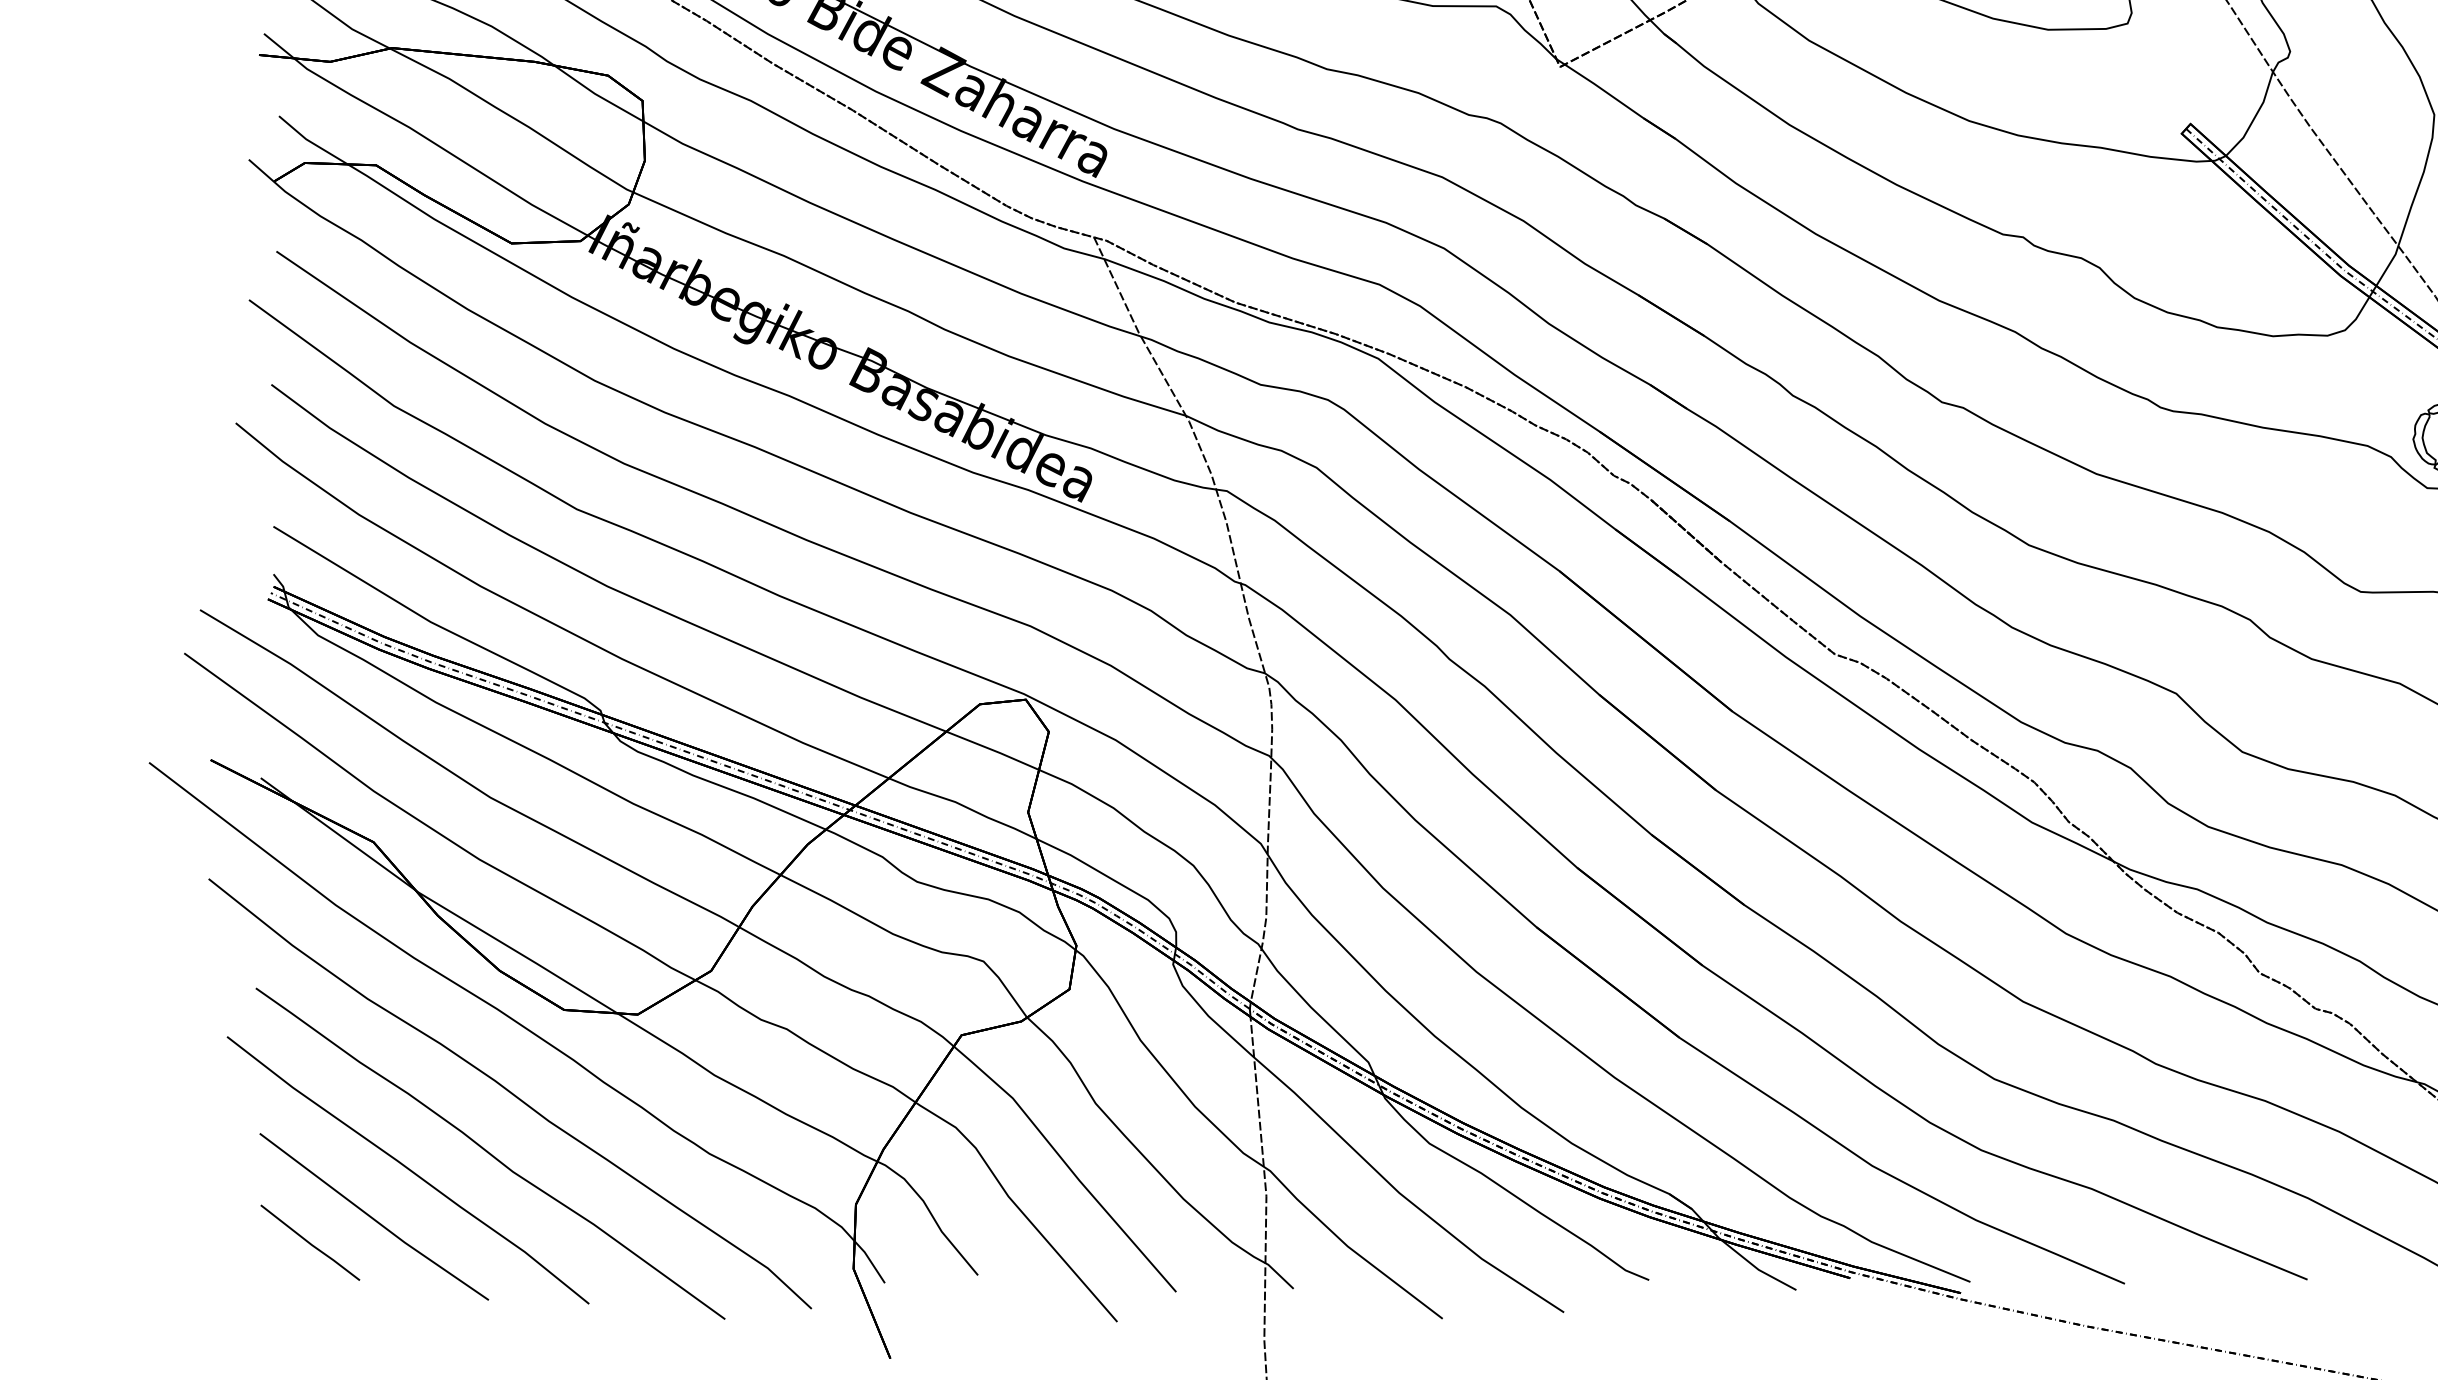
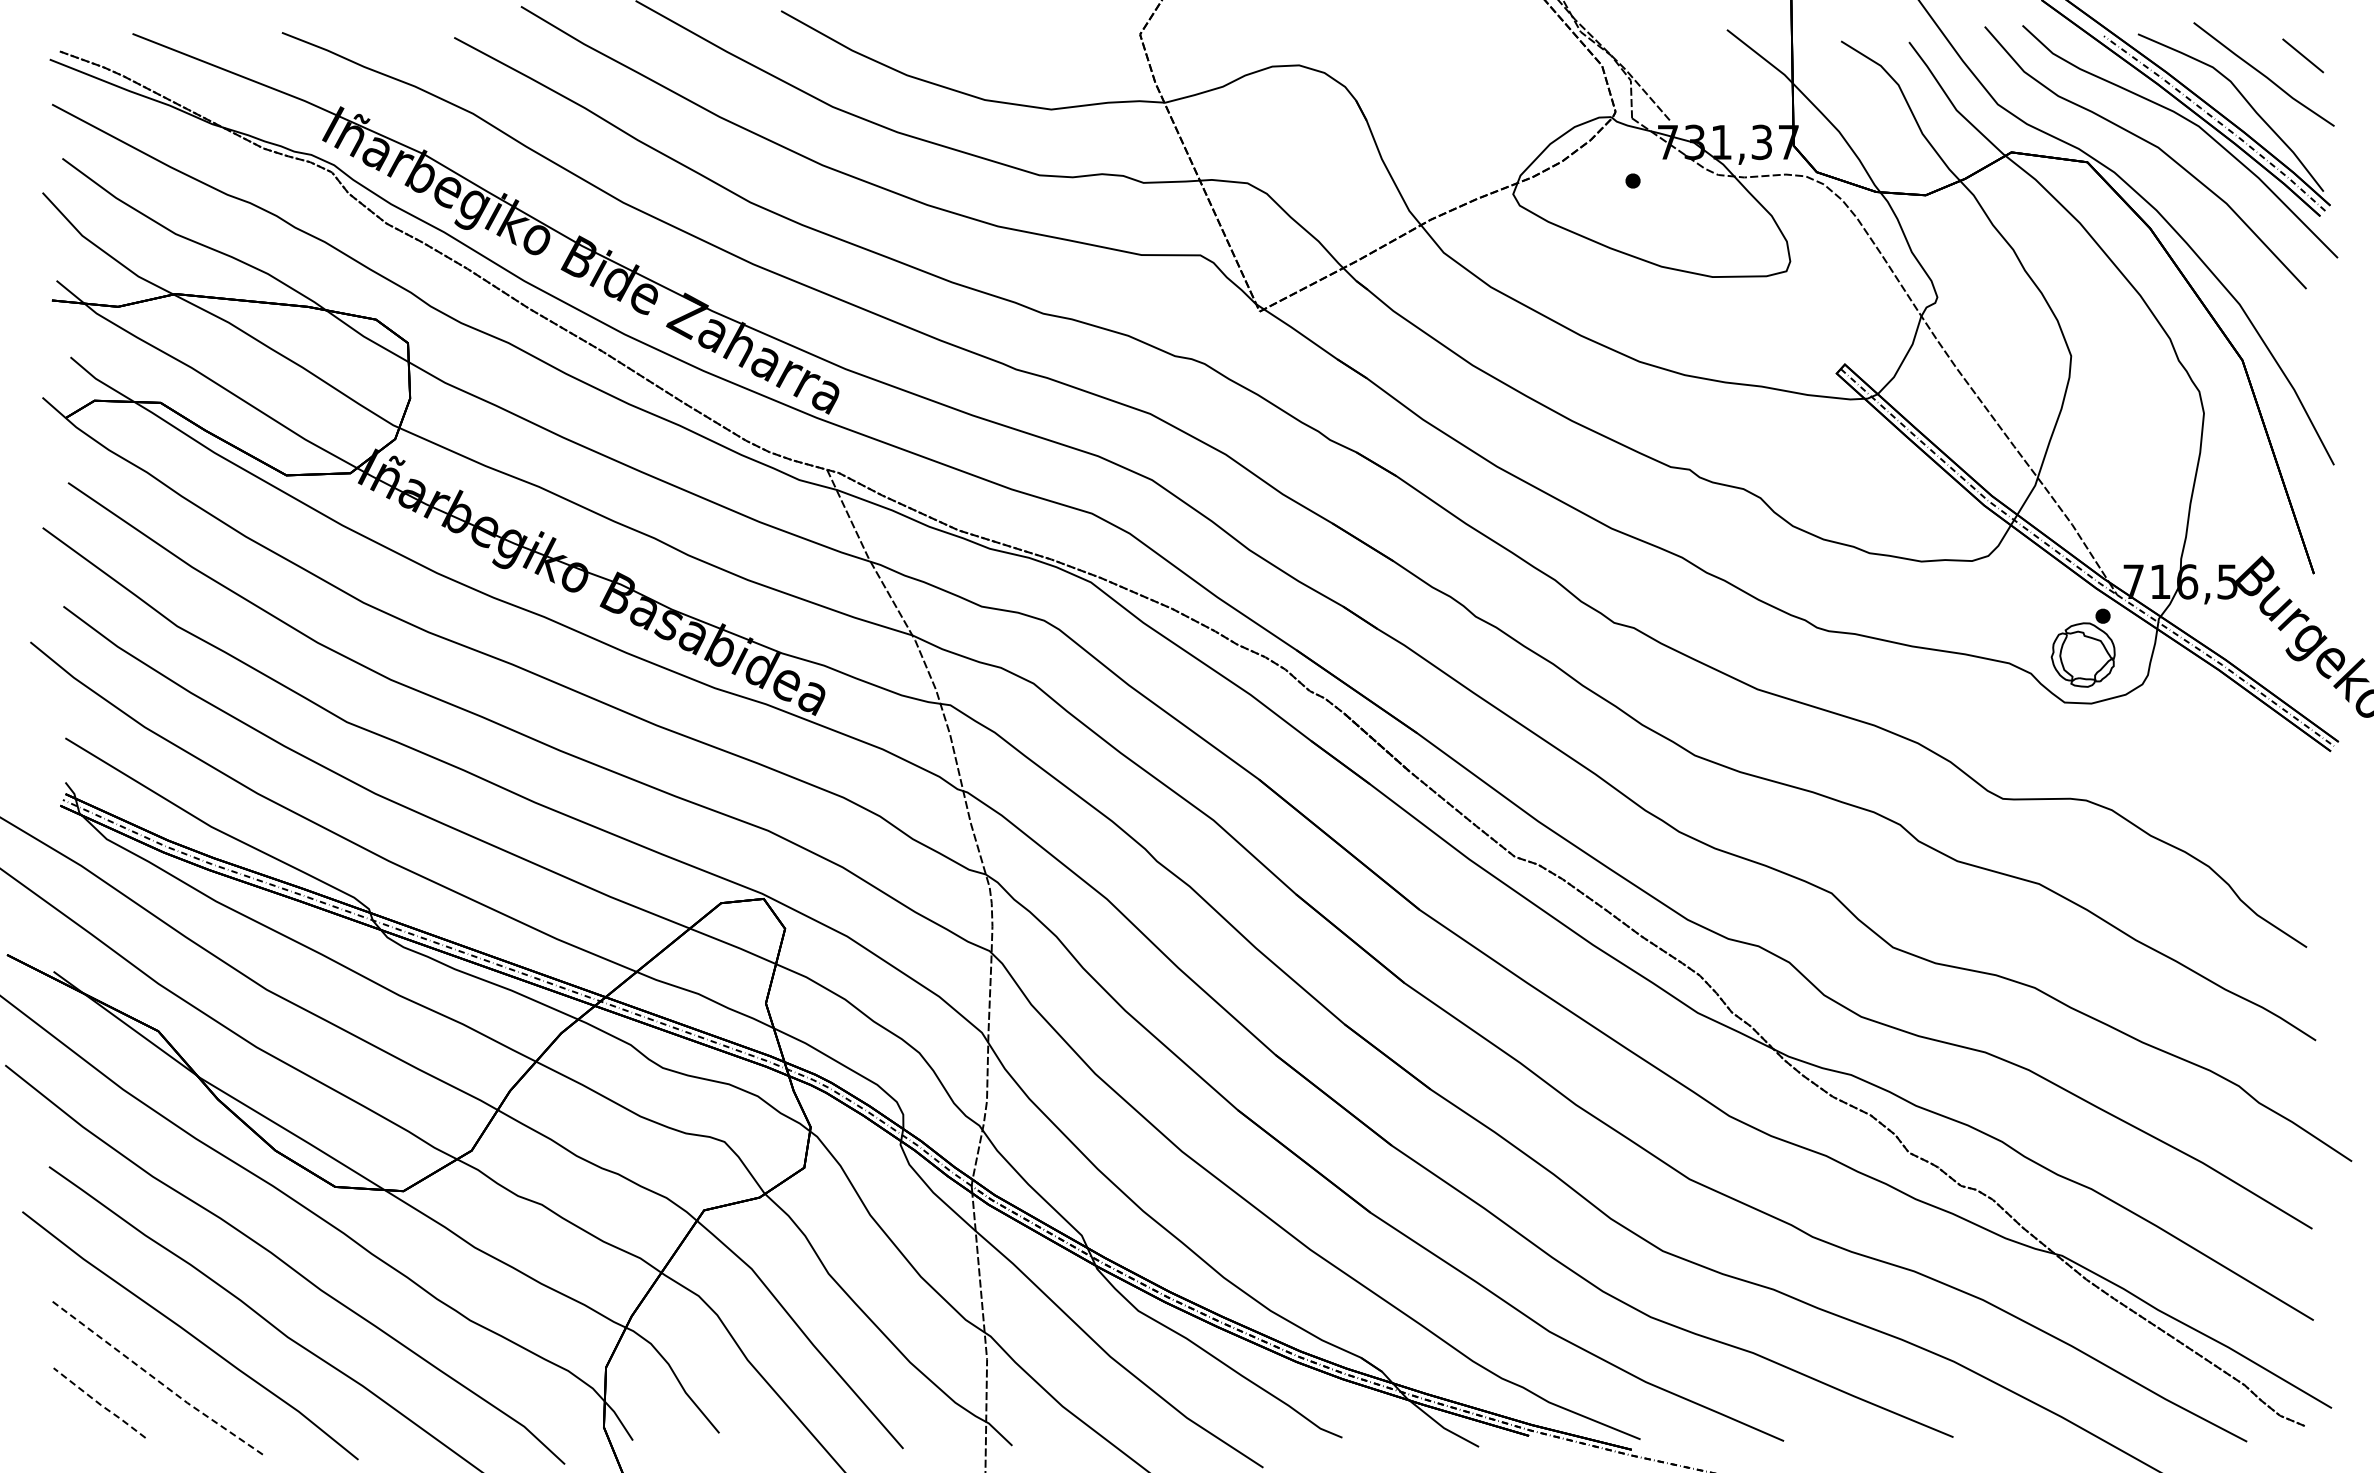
line: (373, 1219) -> (158, 1381), solid -> dashed
line: (310, 1244) -> (99, 1404), solid -> dashed

